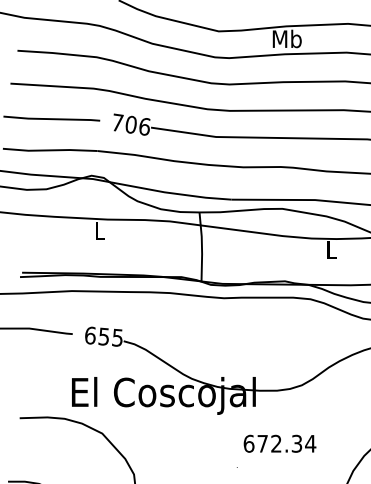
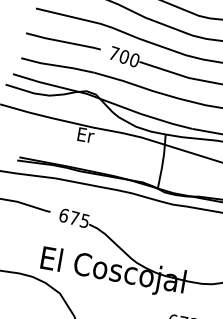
text: (144, 126) -> (134, 60), 706 -> 700
text: (100, 230) -> (86, 135), L -> Er
text: (103, 336) -> (74, 218), 655 -> 675

